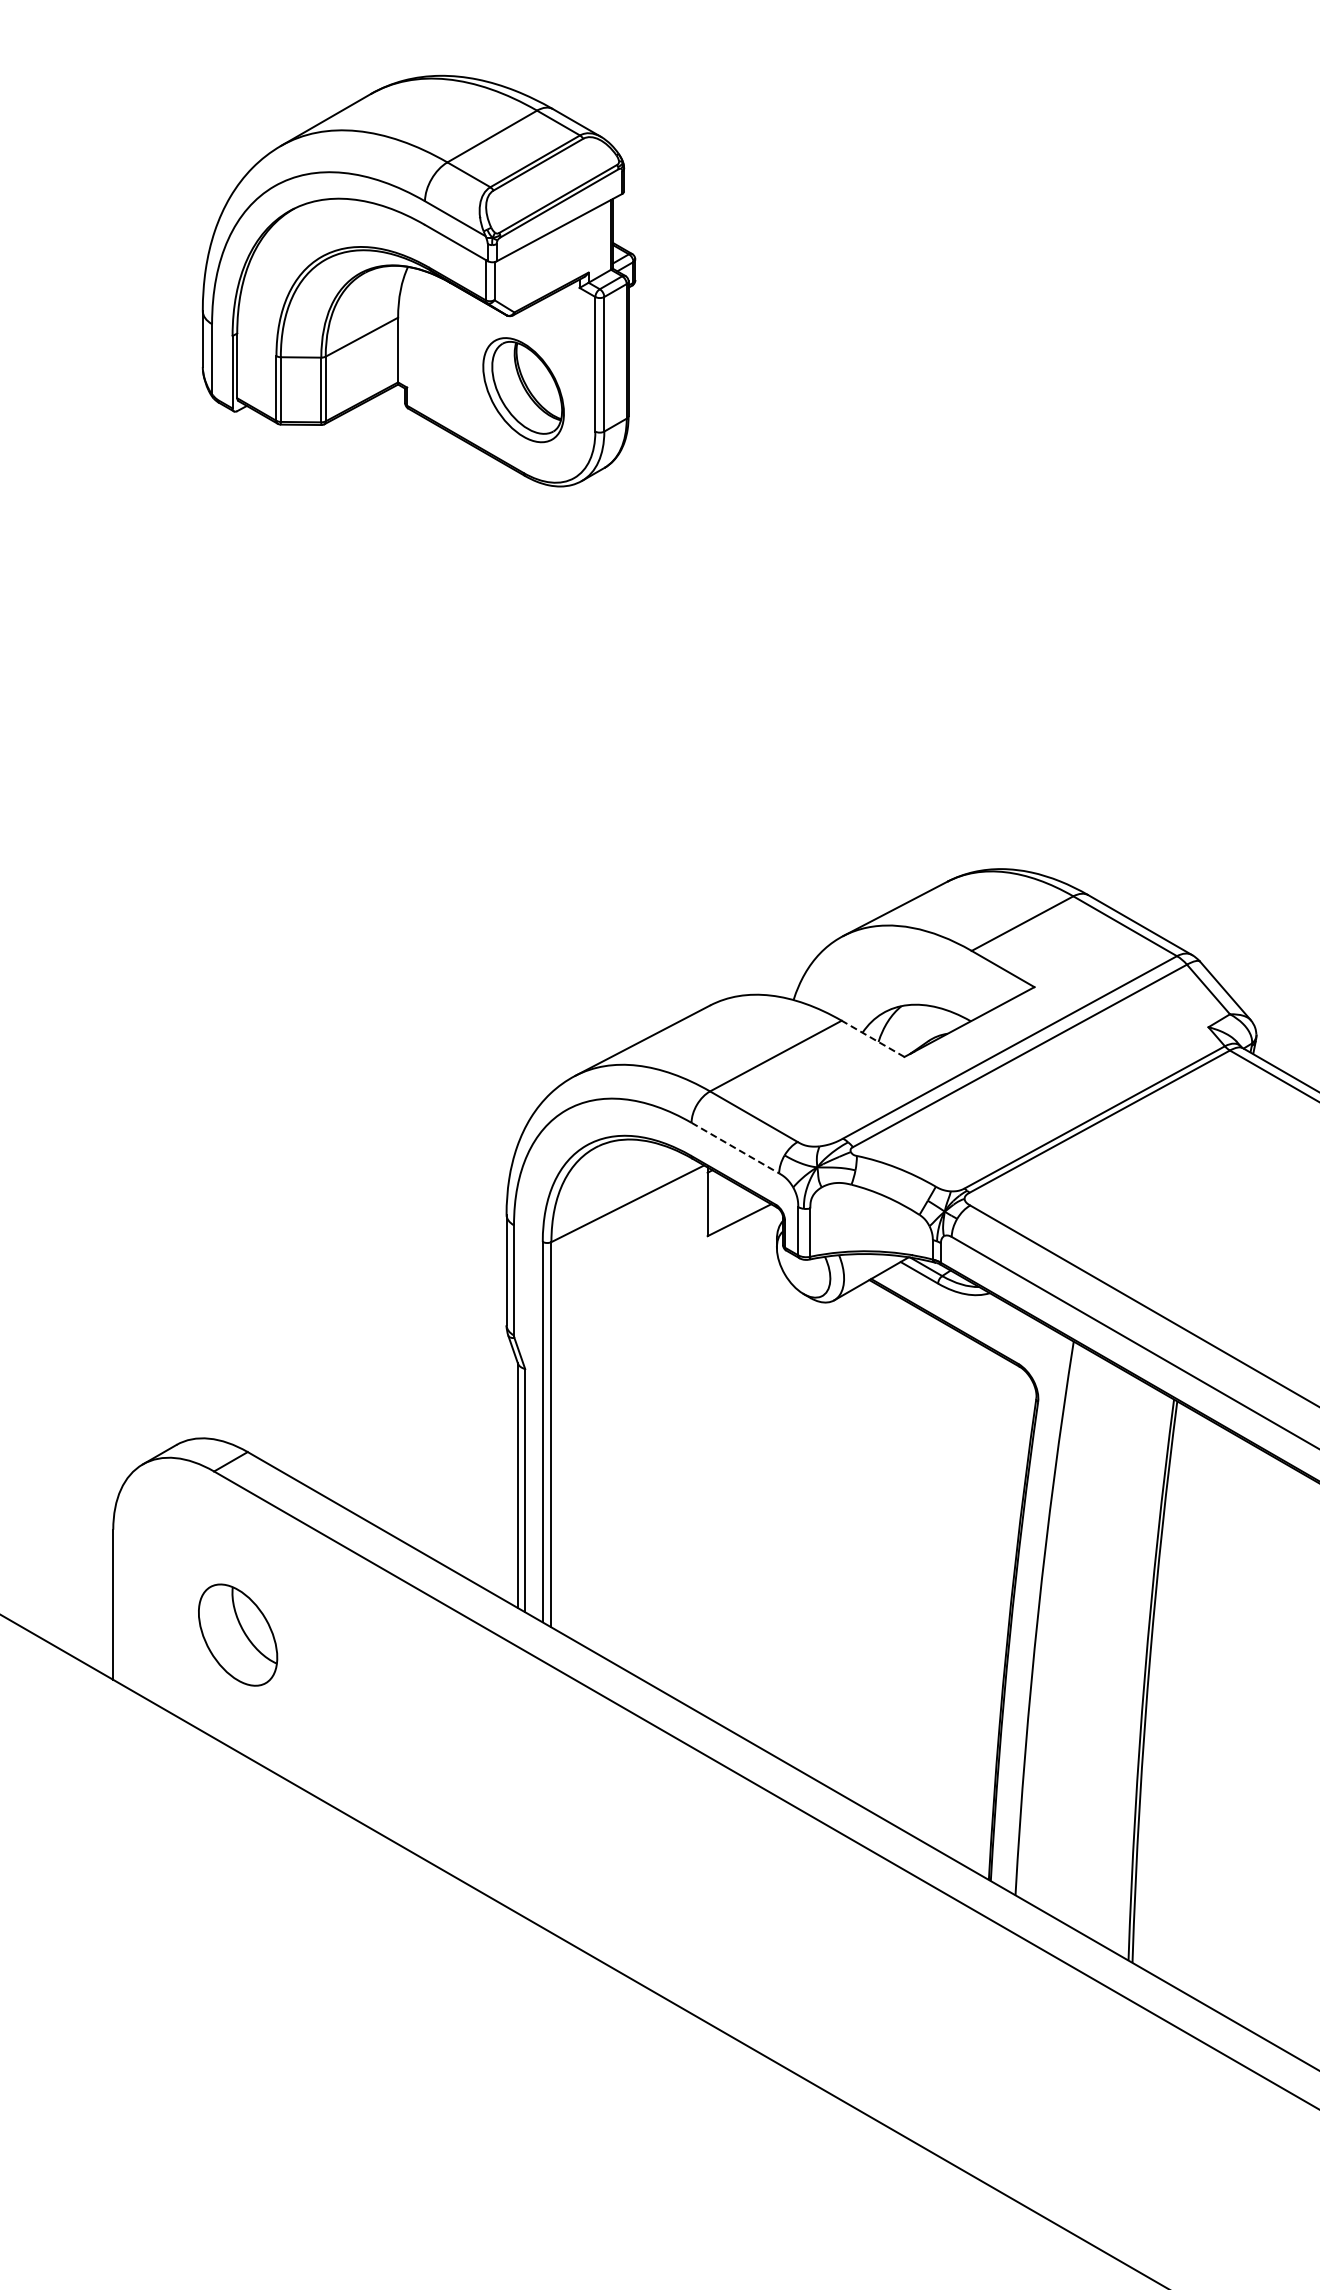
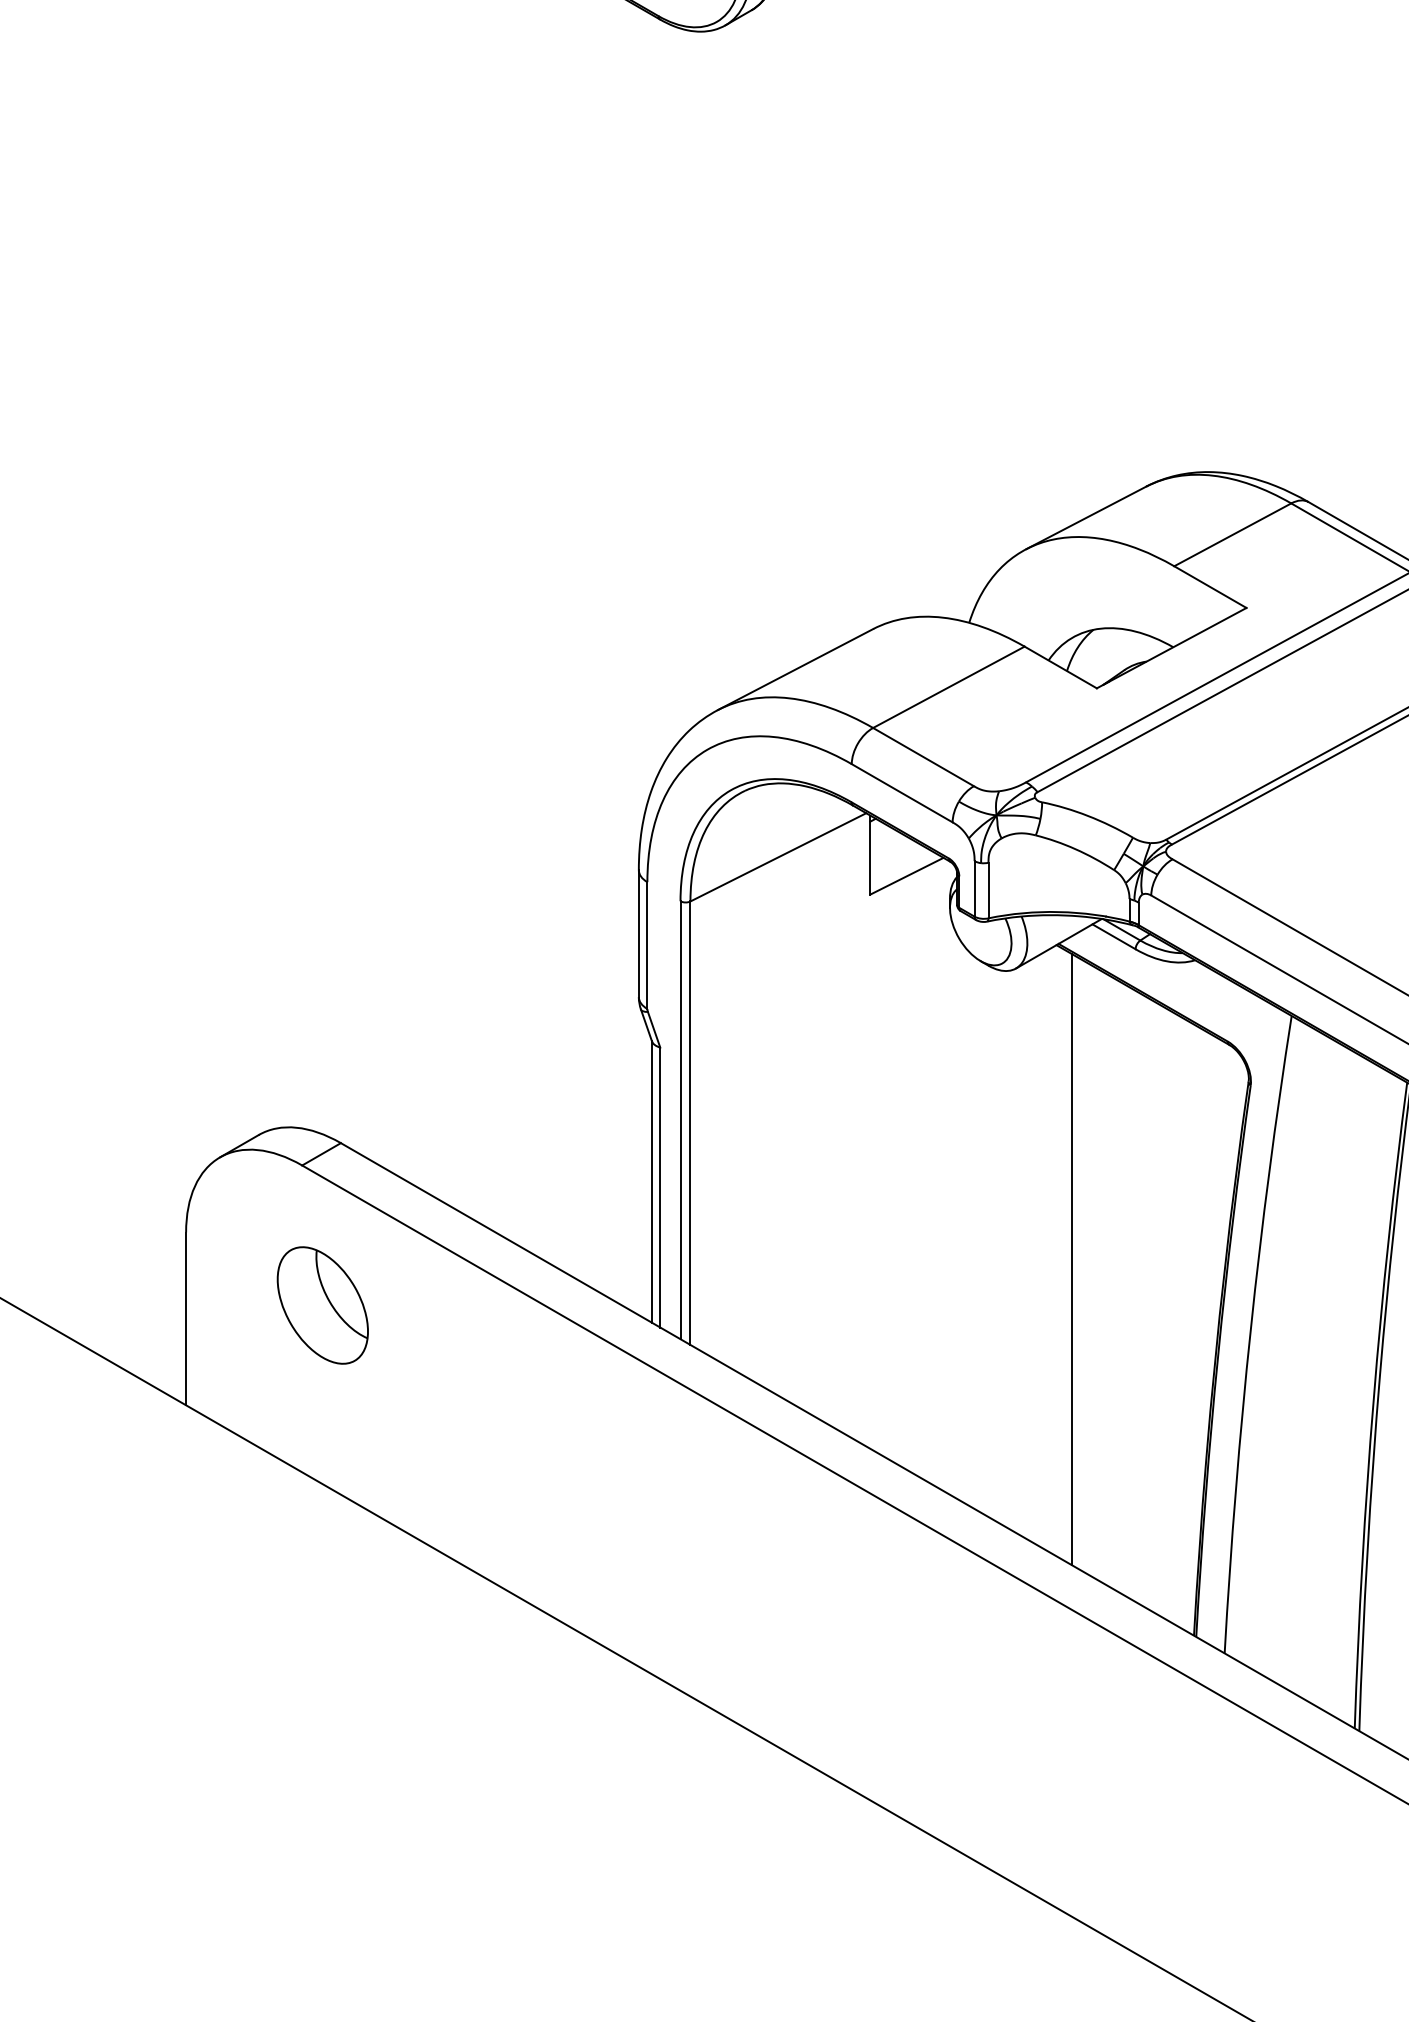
line: (872, 1038) -> (1060, 667), dashed -> solid
line: (735, 1148) -> (902, 793), dashed -> solid
line: (882, 1552) -> (1071, 1258), added
part: (238, 1634) -> (323, 1304), moved

